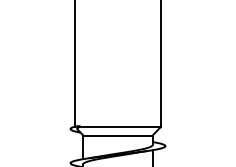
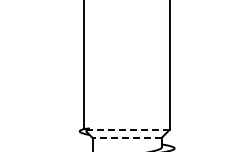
line: (119, 127) -> (128, 129), solid -> dashed
line: (117, 135) -> (126, 137), solid -> dashed

